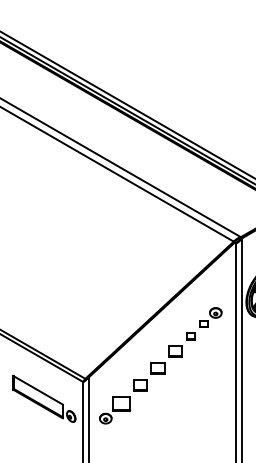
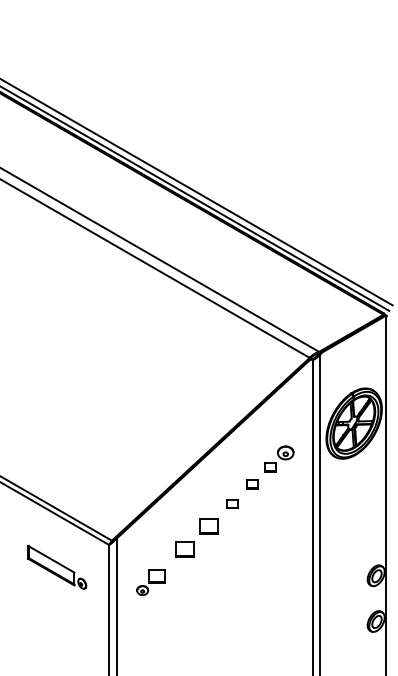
part: (175, 350) -> (231, 503), size x0.6
part: (43, 398) -> (56, 566), size x0.7
part: (114, 410) -> (150, 582), size x0.7

